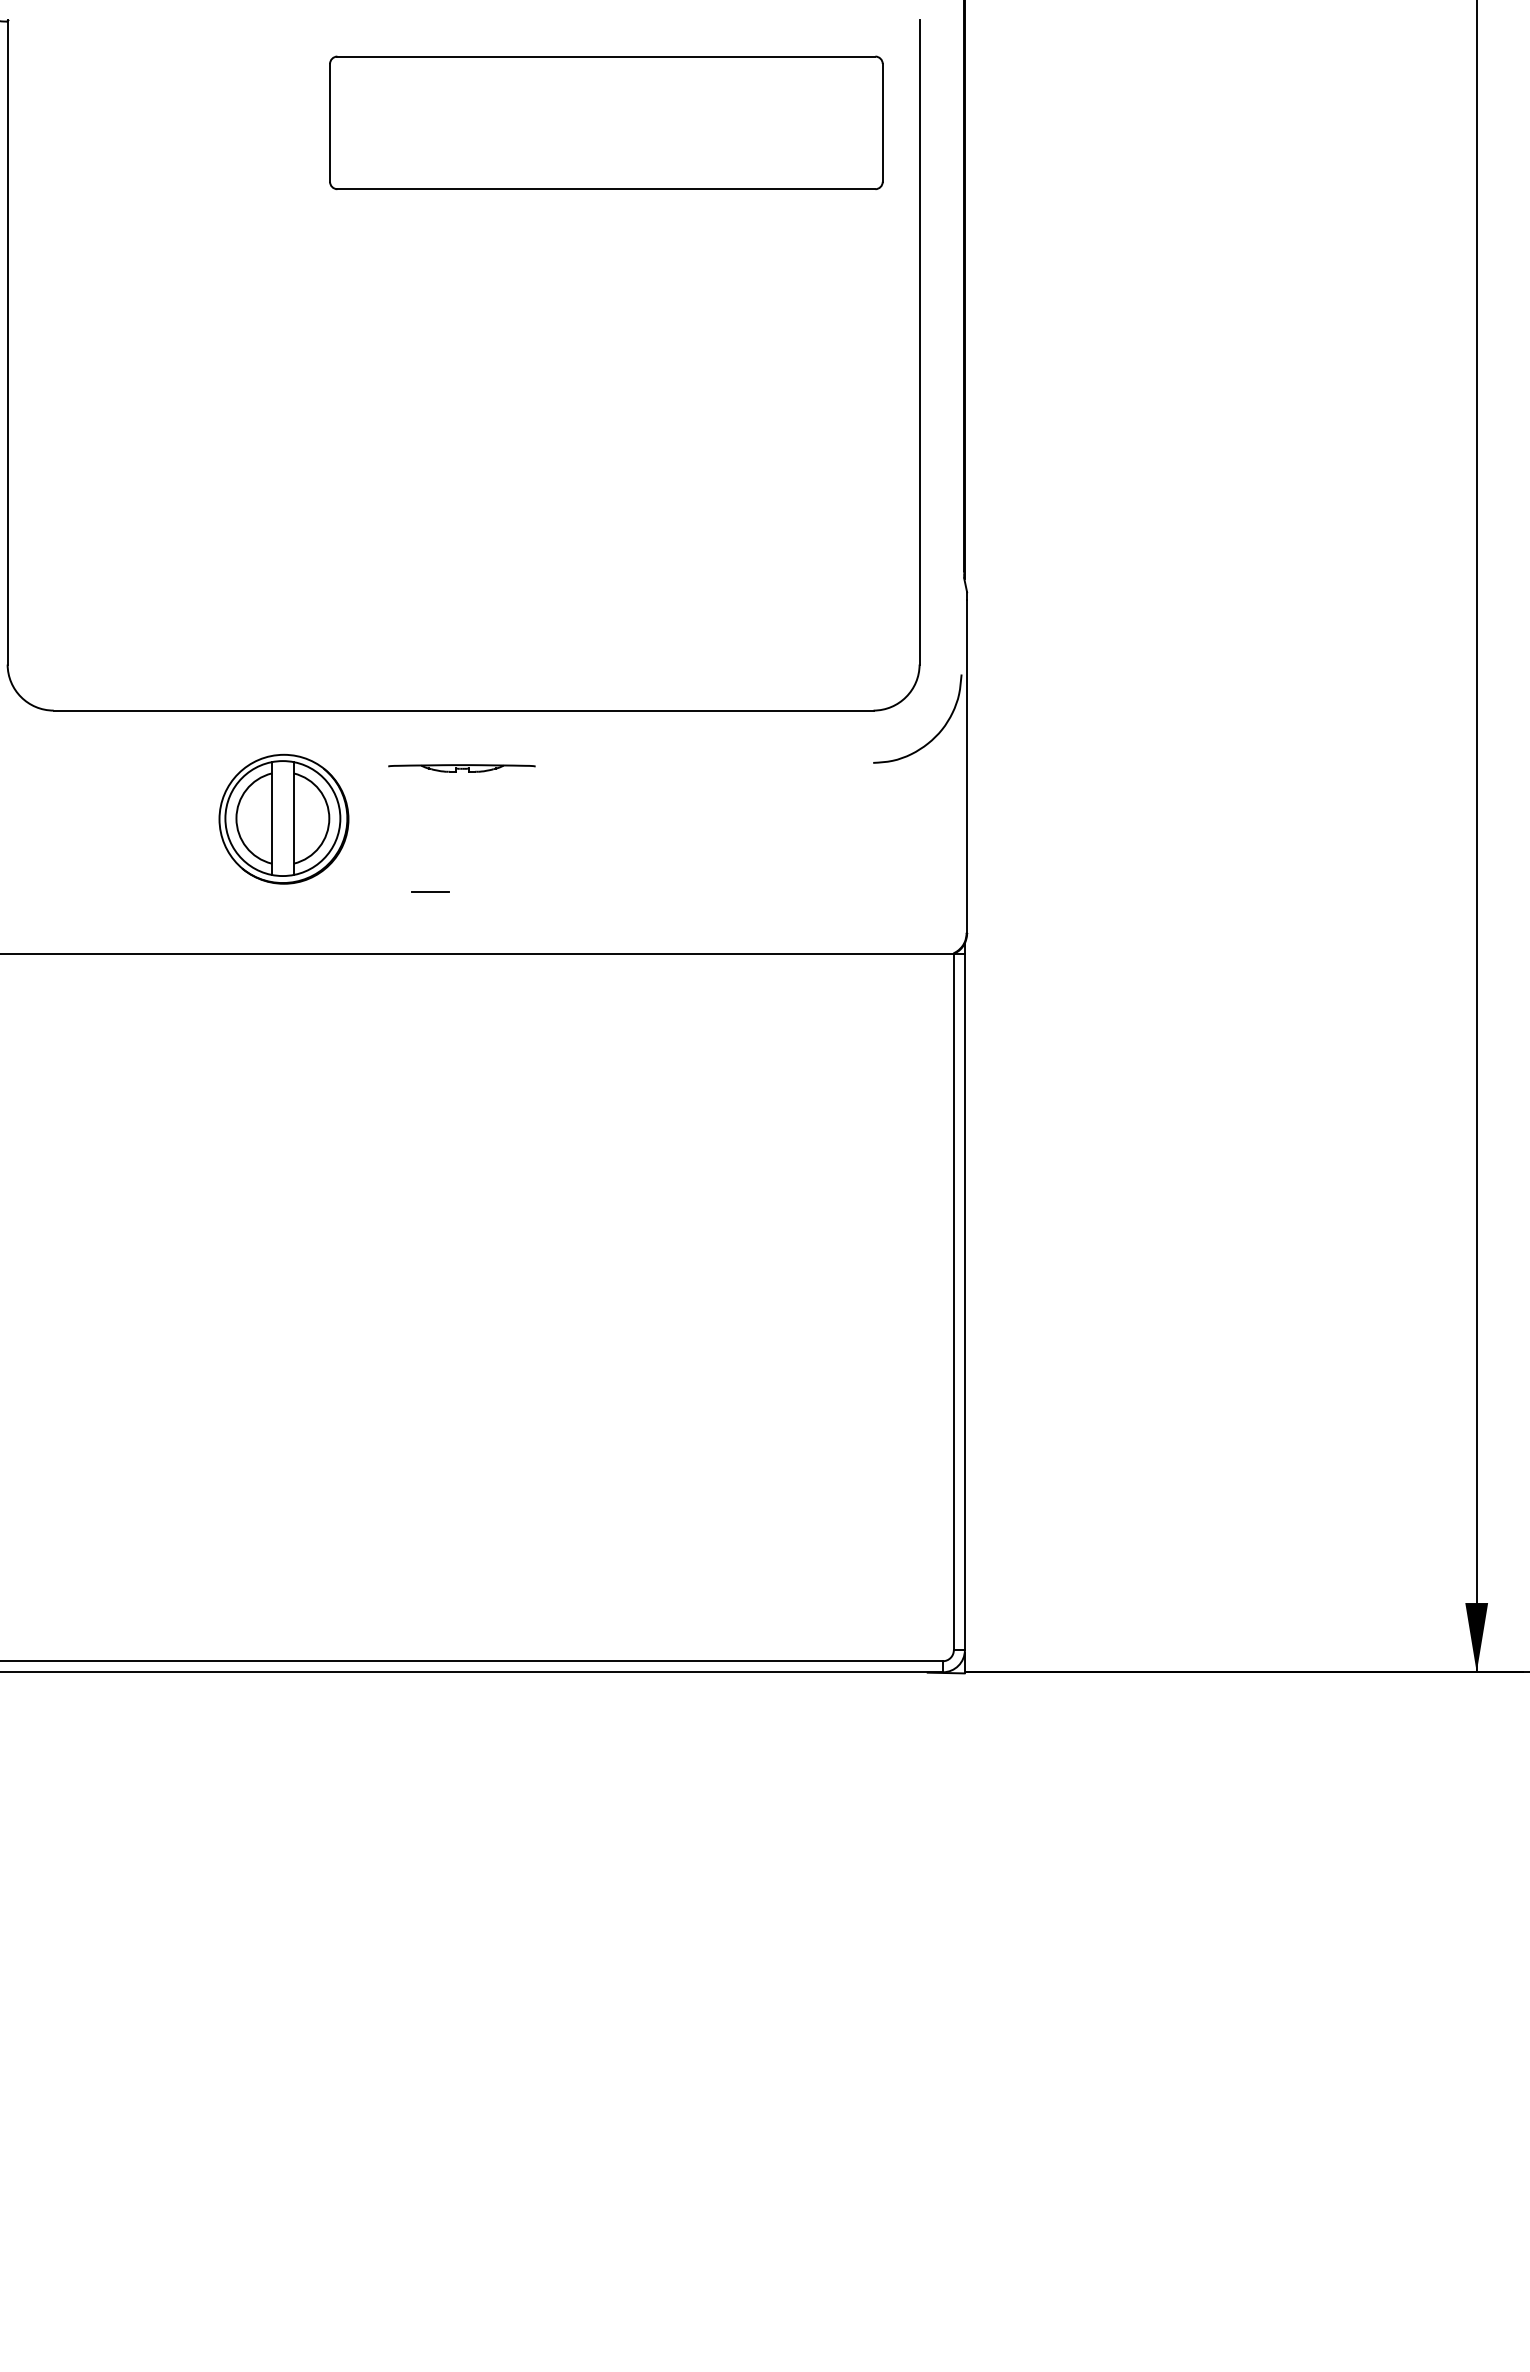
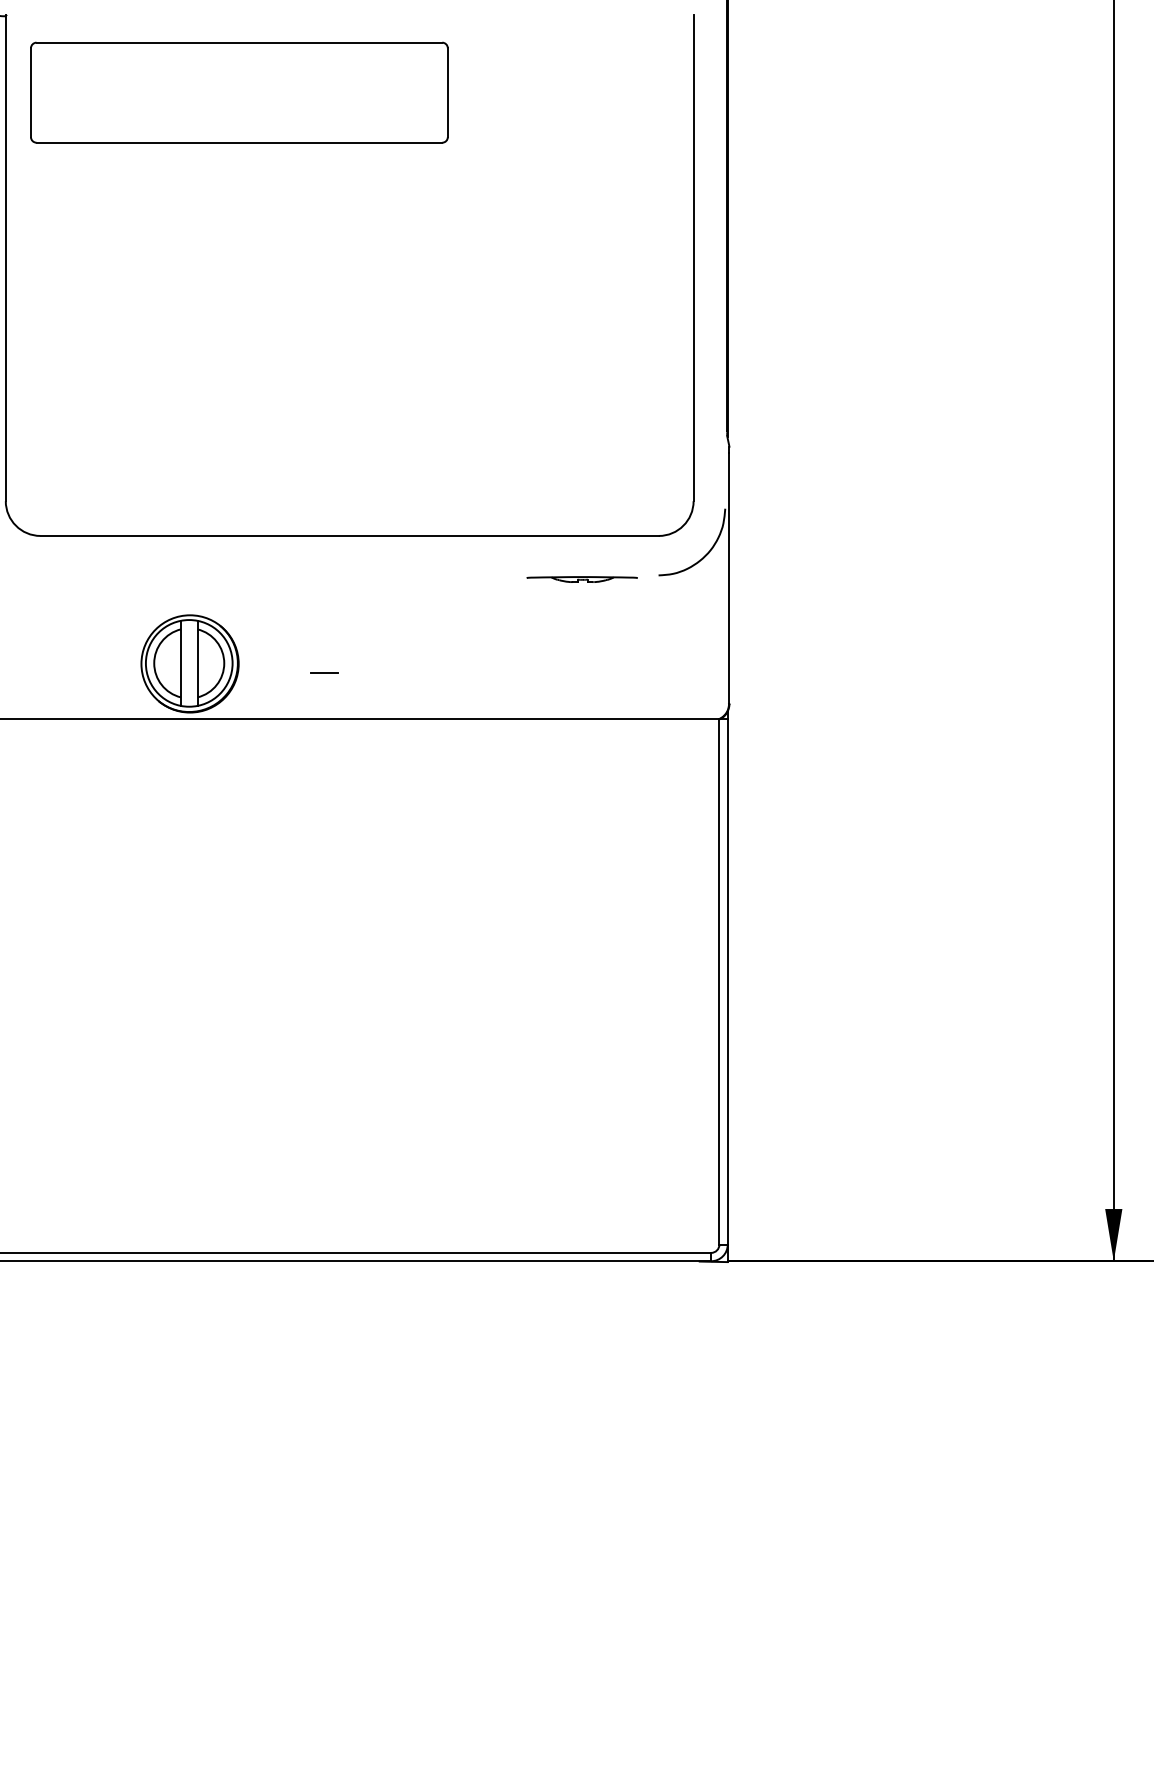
part: (606, 122) -> (239, 92), moved
part: (461, 768) -> (581, 579), moved
part: (283, 818) -> (189, 663), moved

